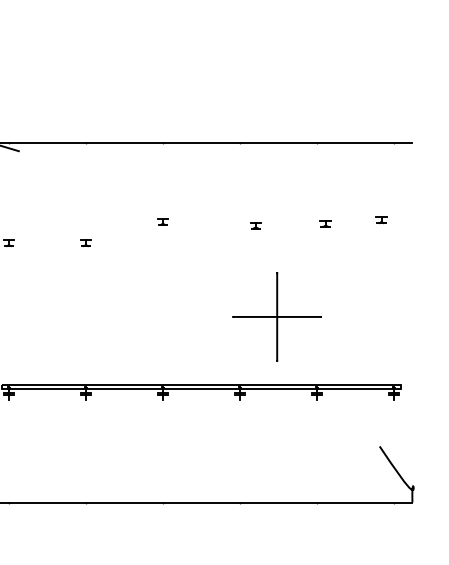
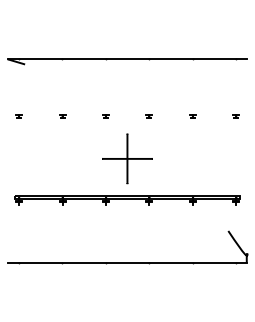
part: (380, 220) -> (235, 116), moved
part: (162, 222) -> (105, 116), moved
part: (325, 224) -> (192, 116), moved
part: (254, 225) -> (148, 116), moved
part: (277, 316) -> (127, 158), moved

